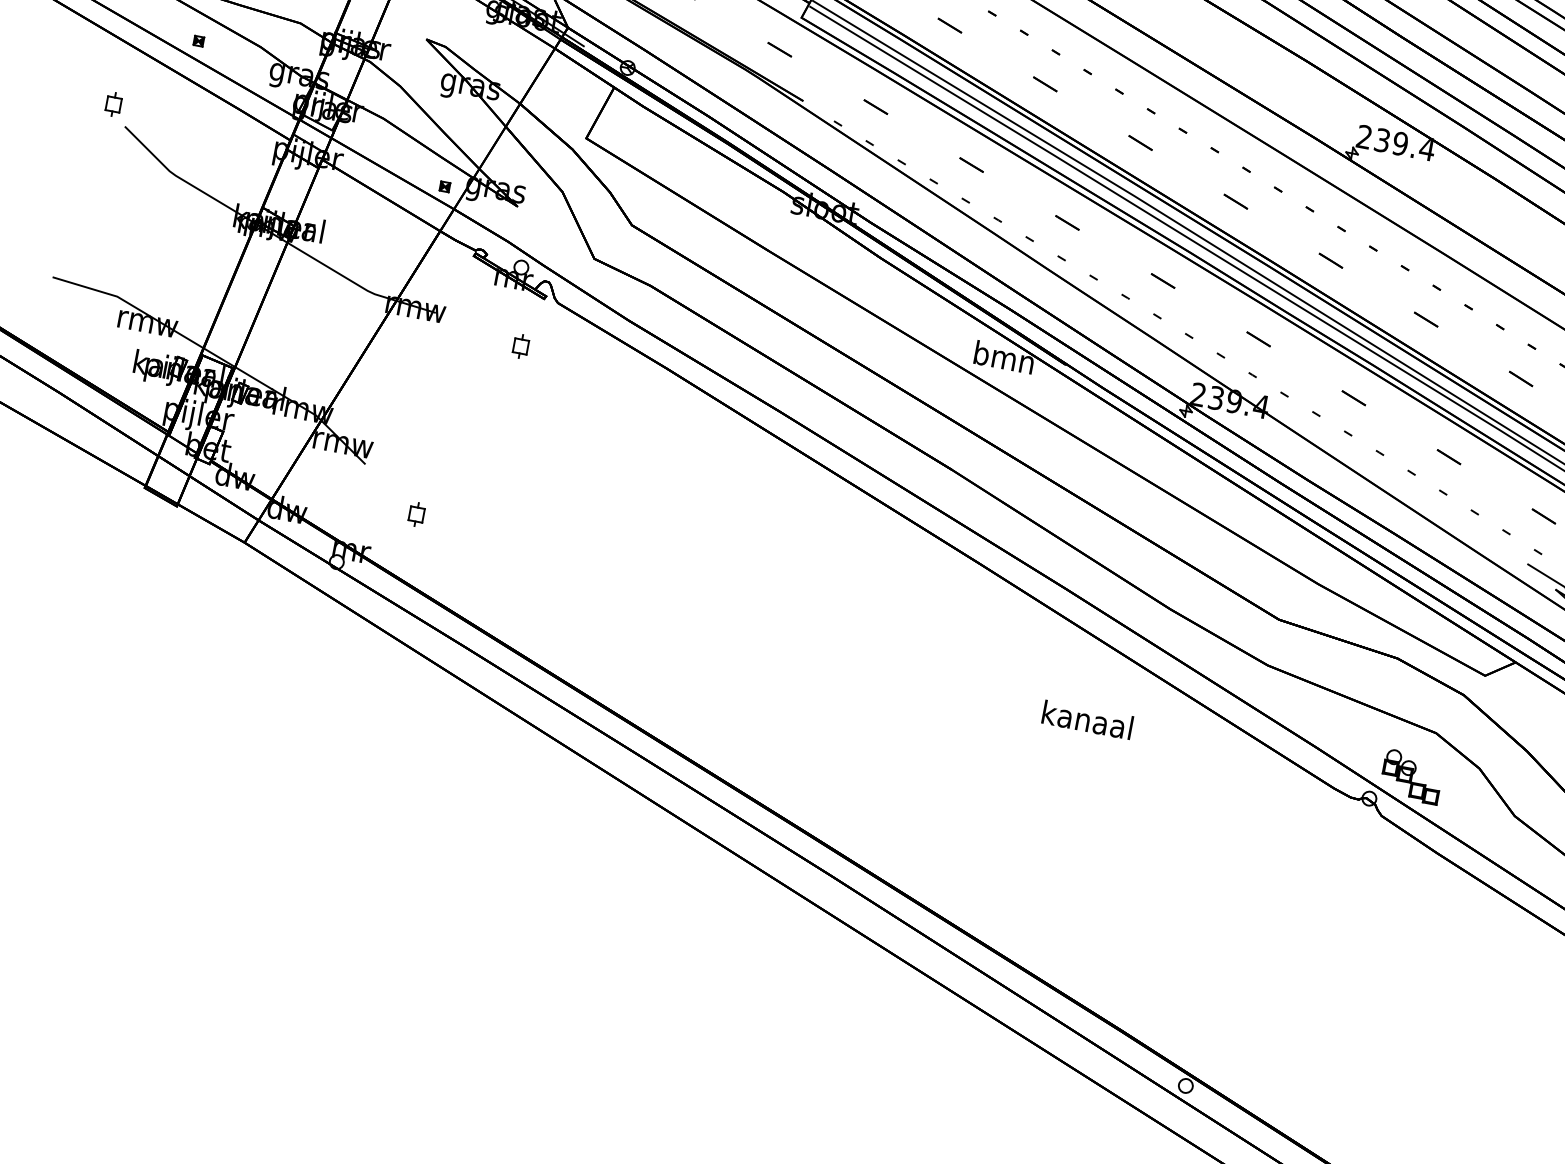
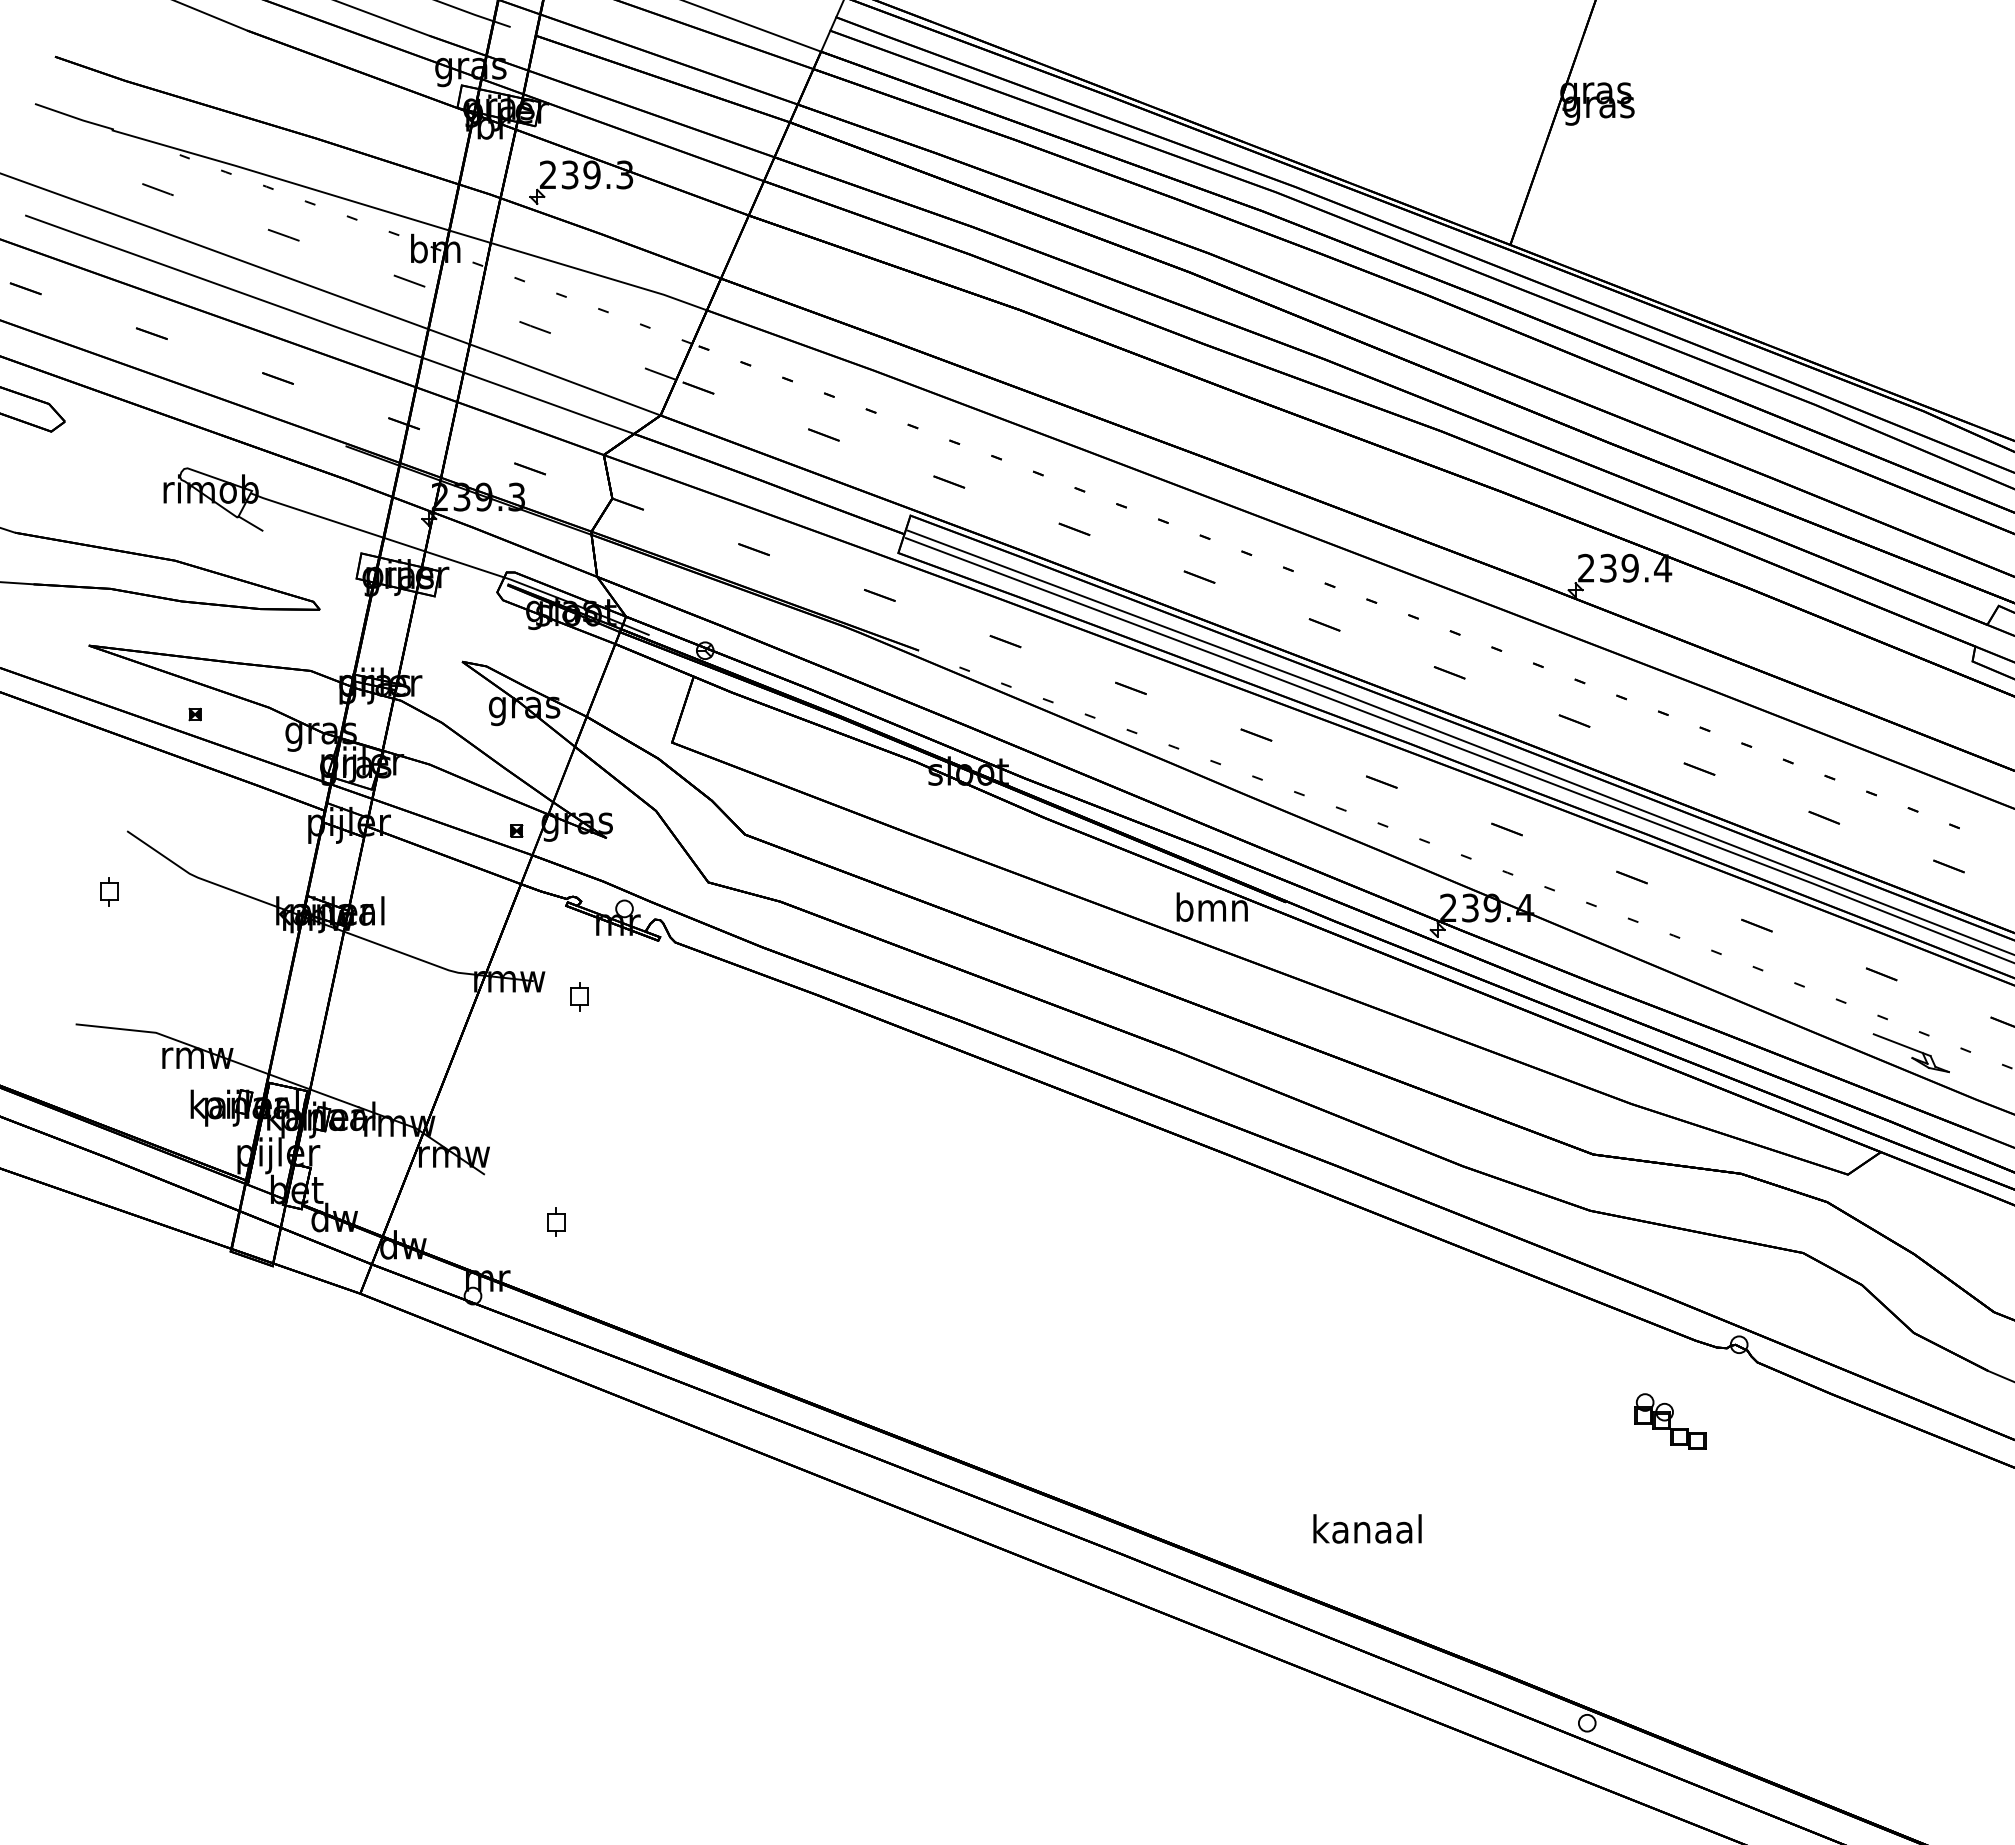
part: (114, 104) -> (109, 891), moved
part: (520, 346) -> (579, 996), moved
text: (1087, 719) -> (1367, 1528), moved
part: (1412, 776) -> (1670, 1421), moved

